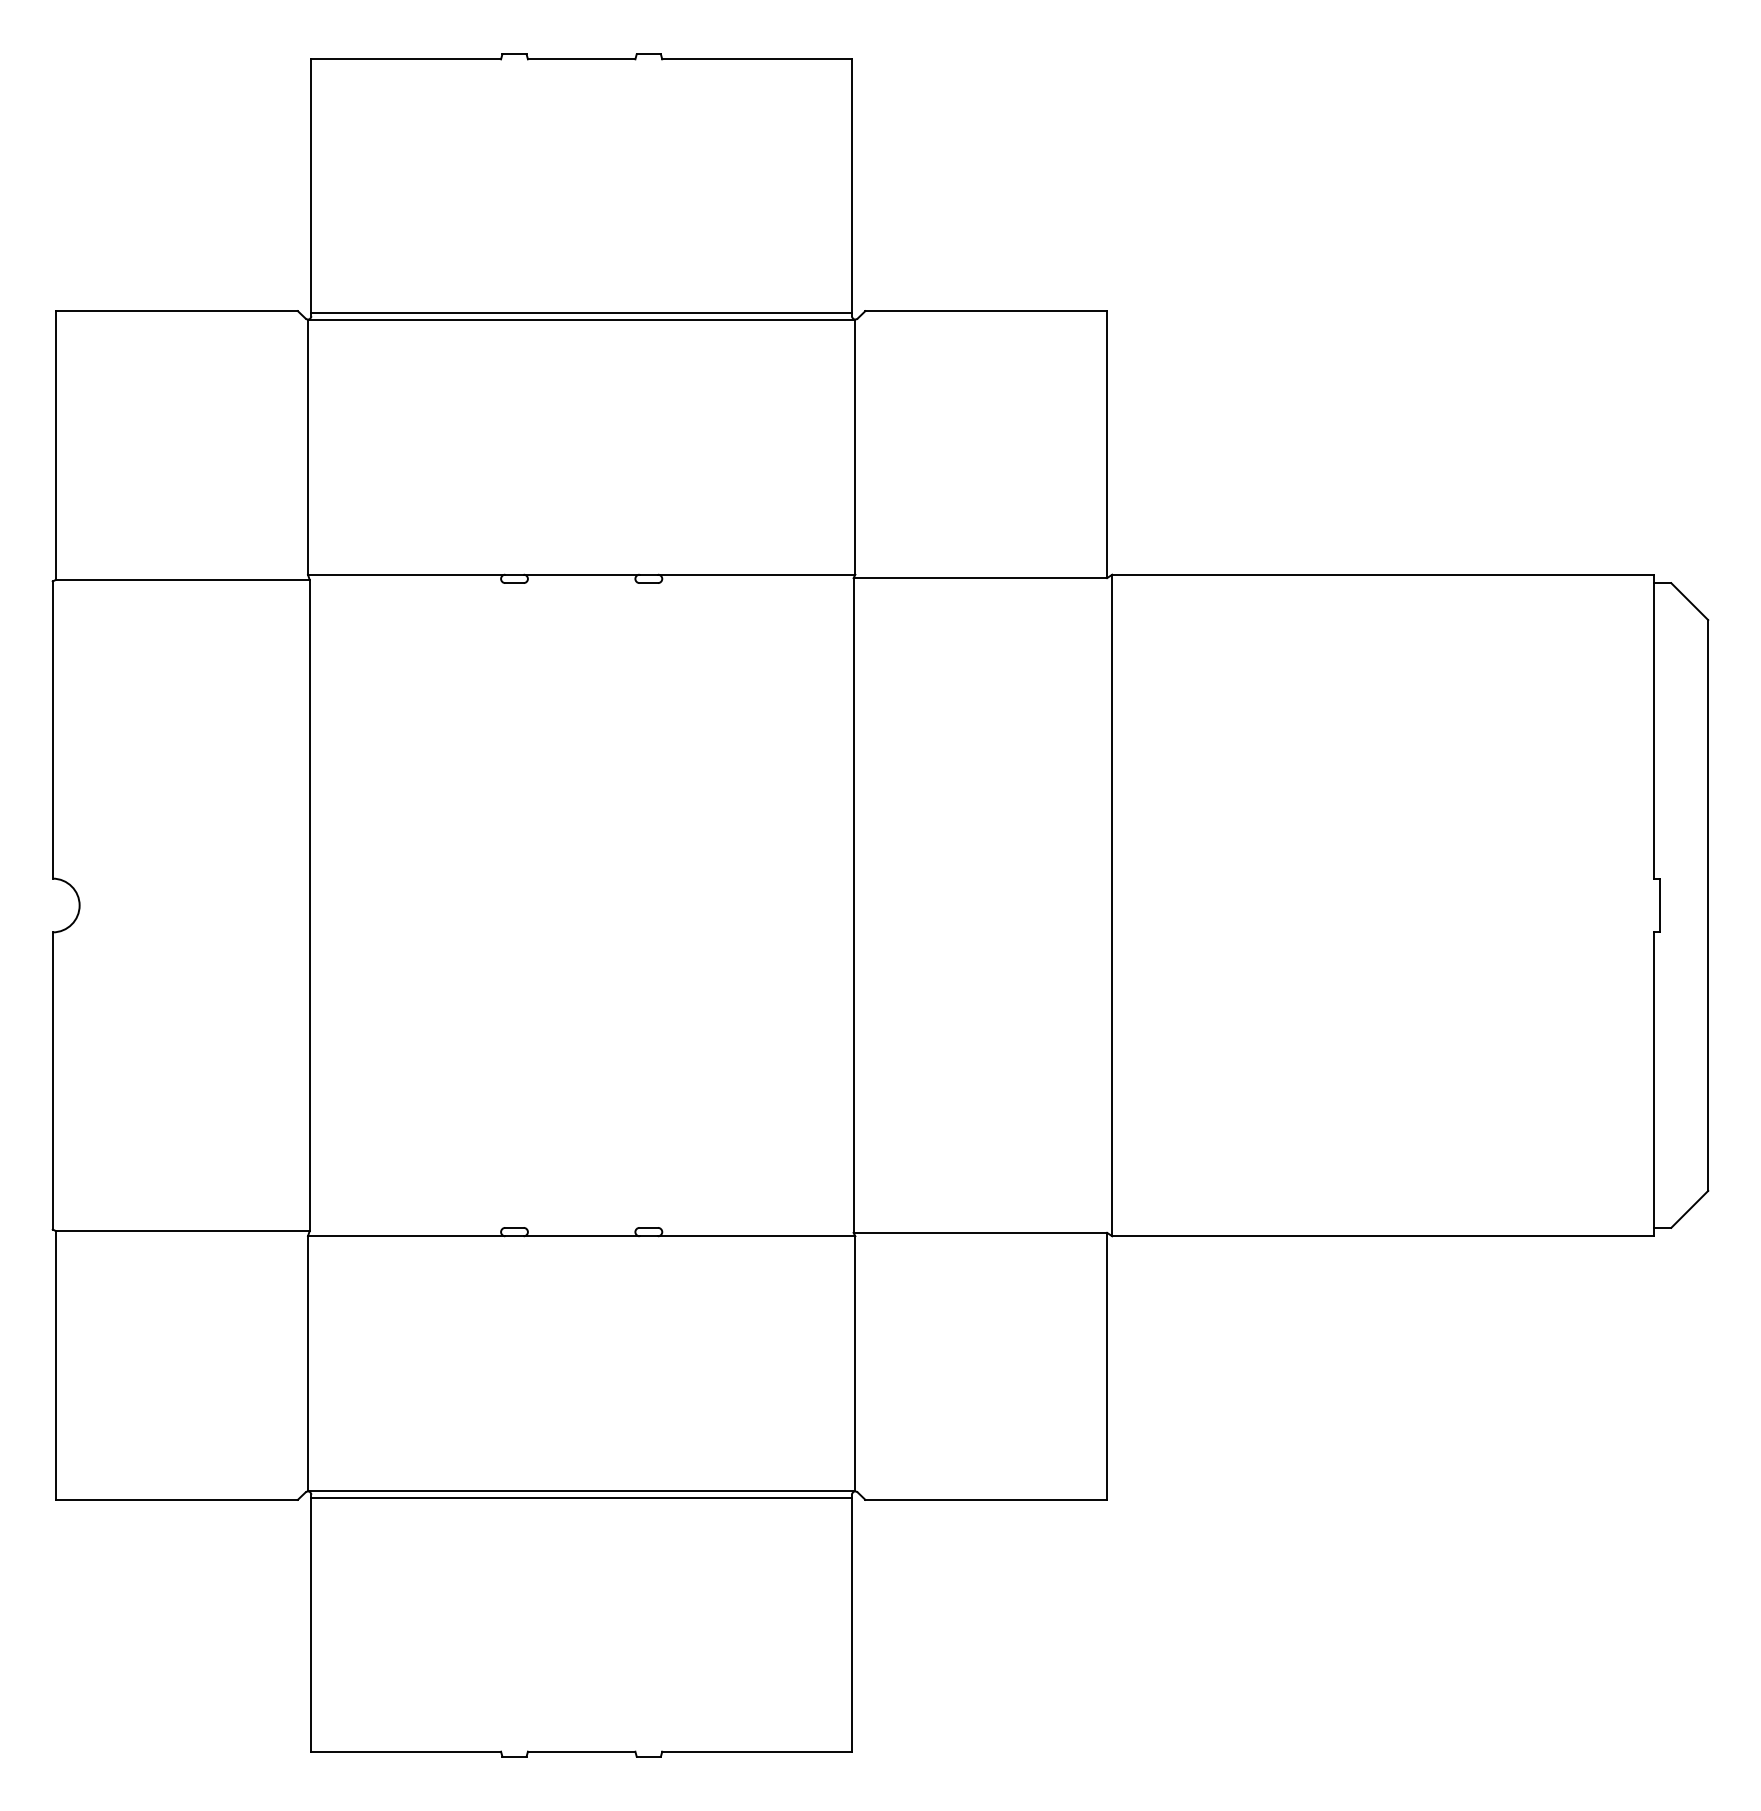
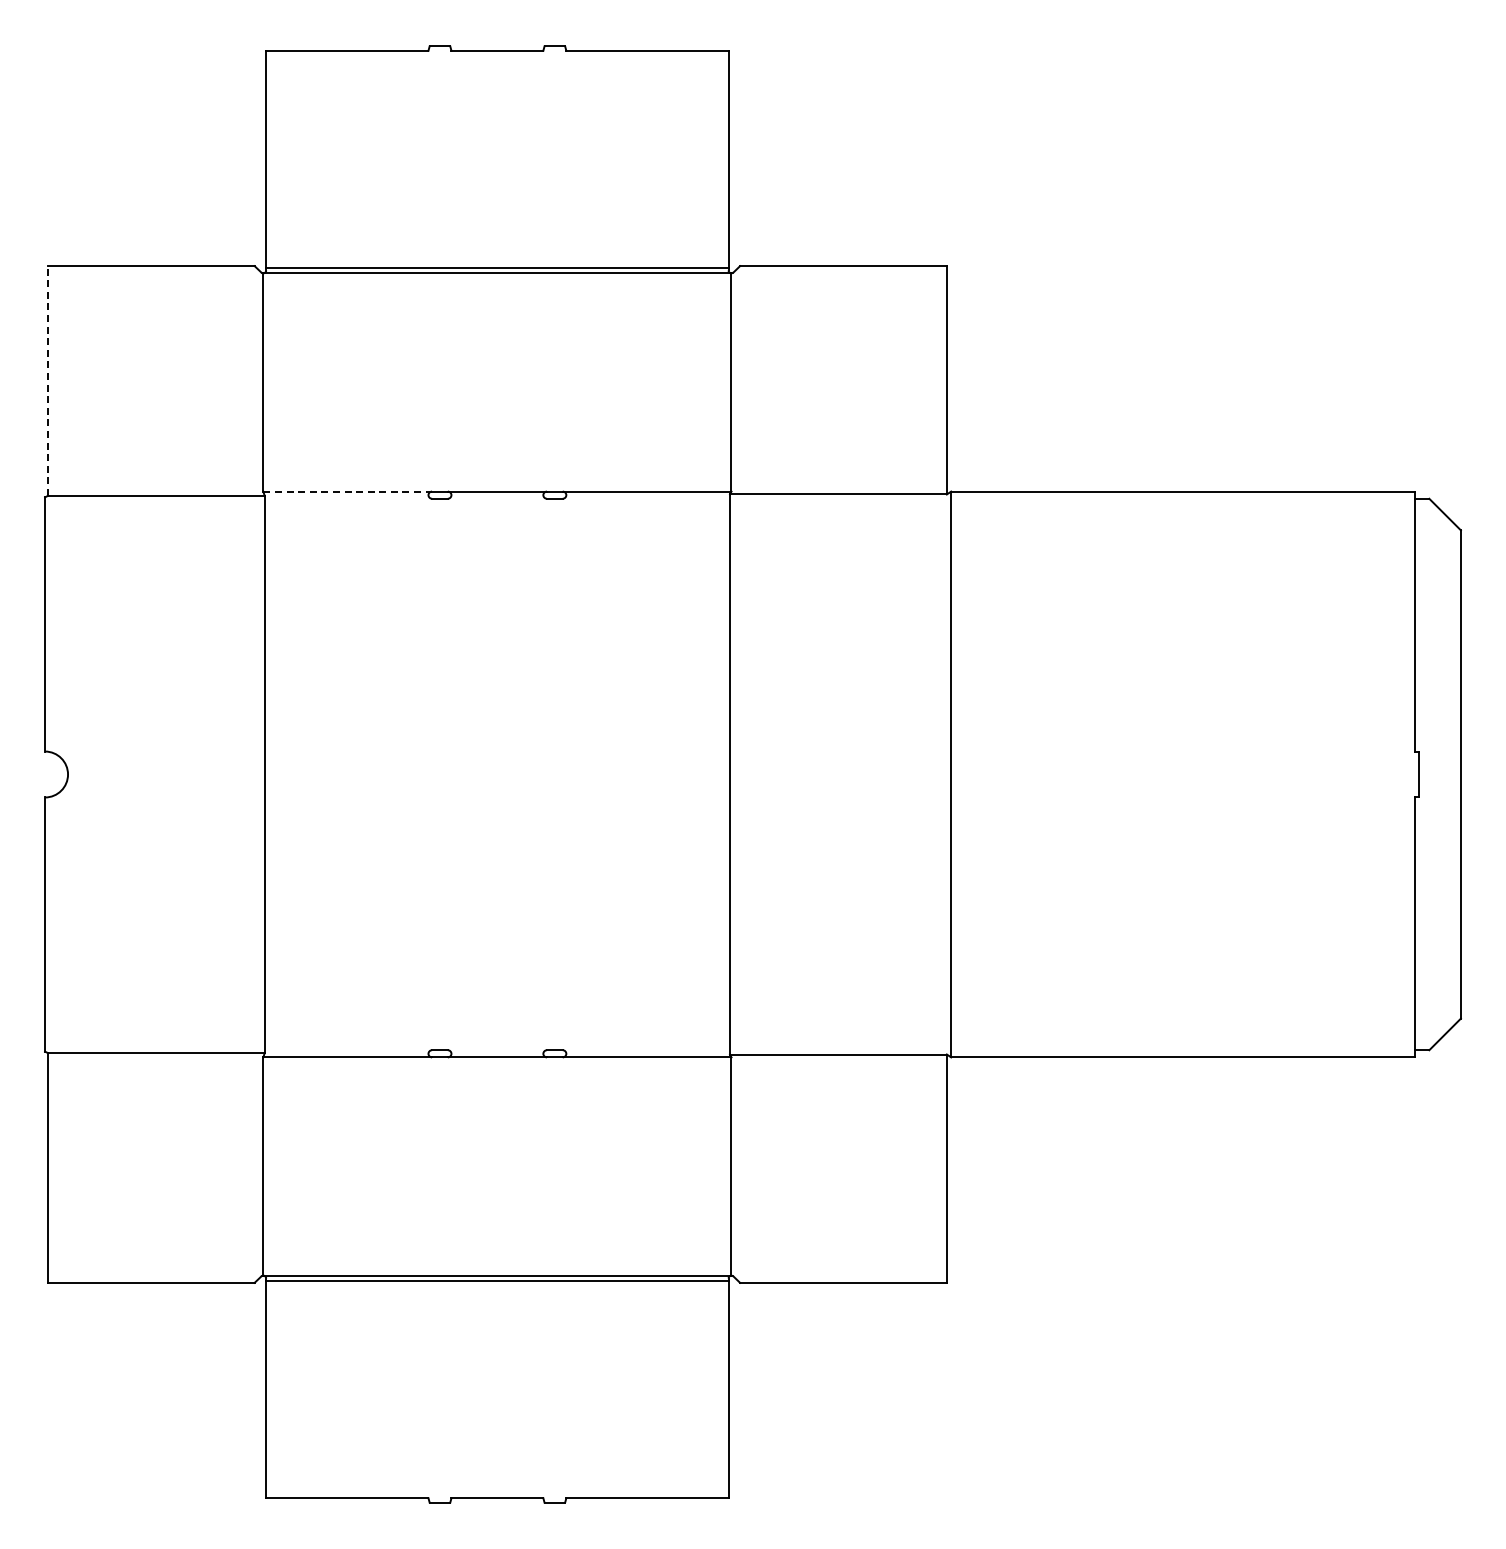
line: (55, 446) -> (47, 381), solid -> dashed
line: (407, 574) -> (348, 491), solid -> dashed

